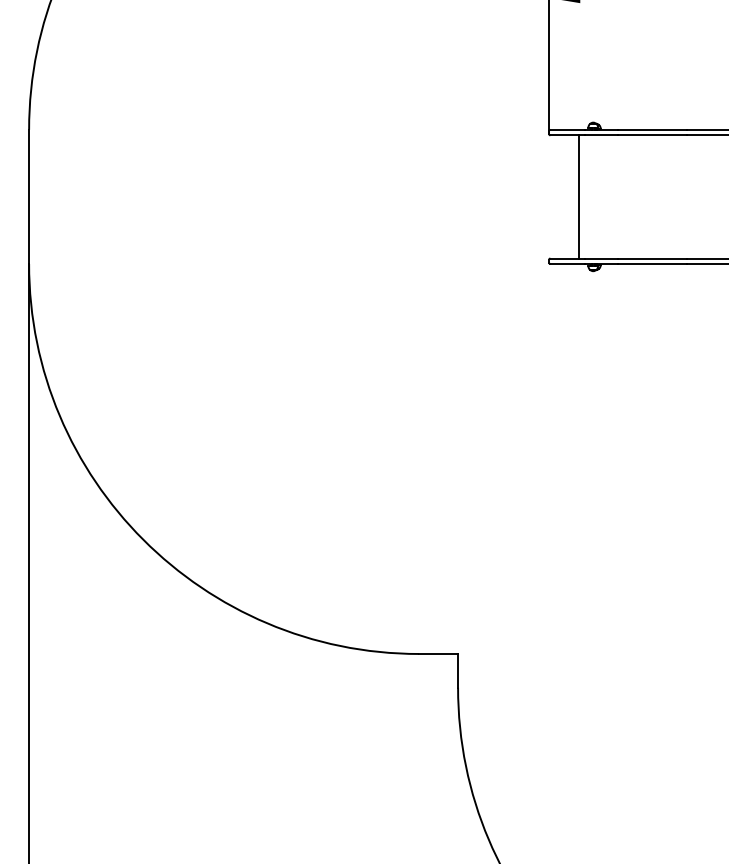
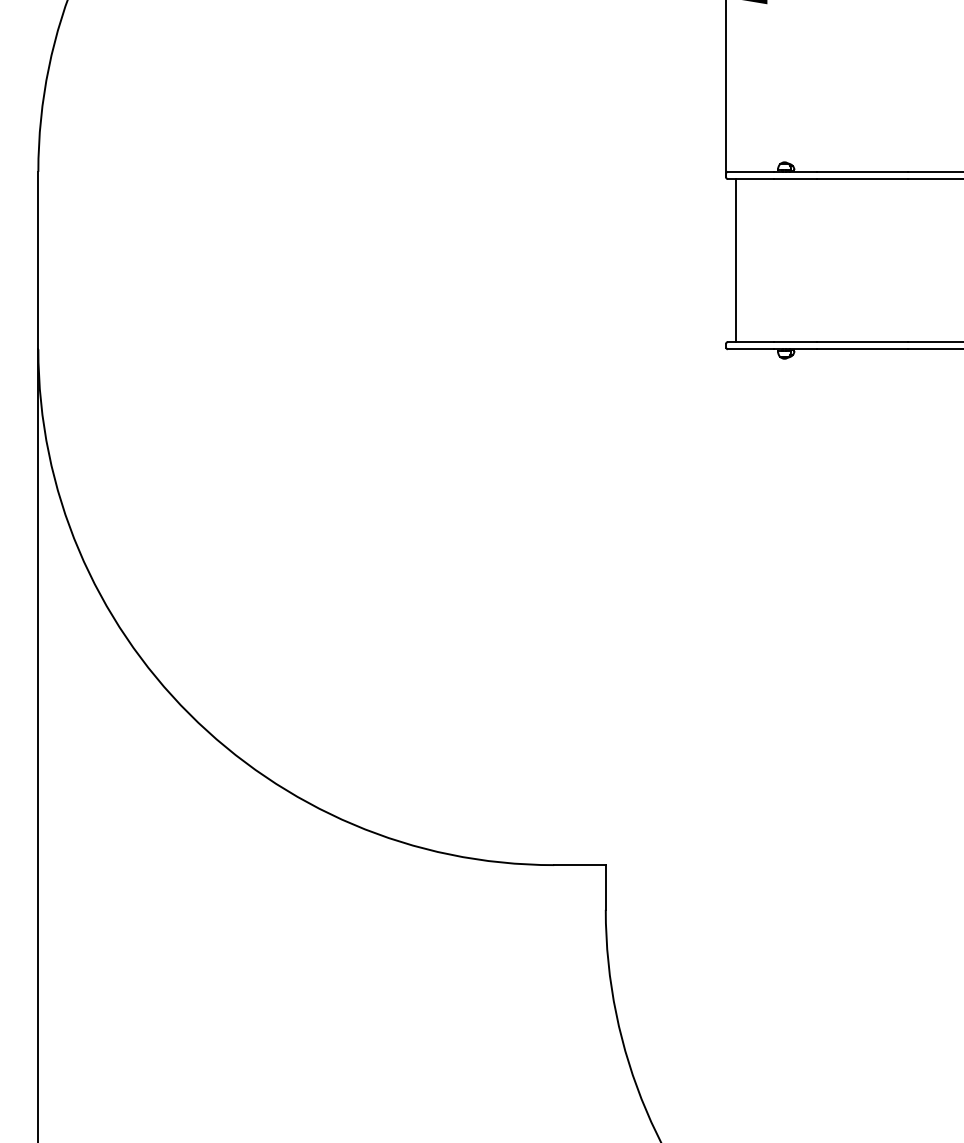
line: (578, 196) -> (735, 260), moved

